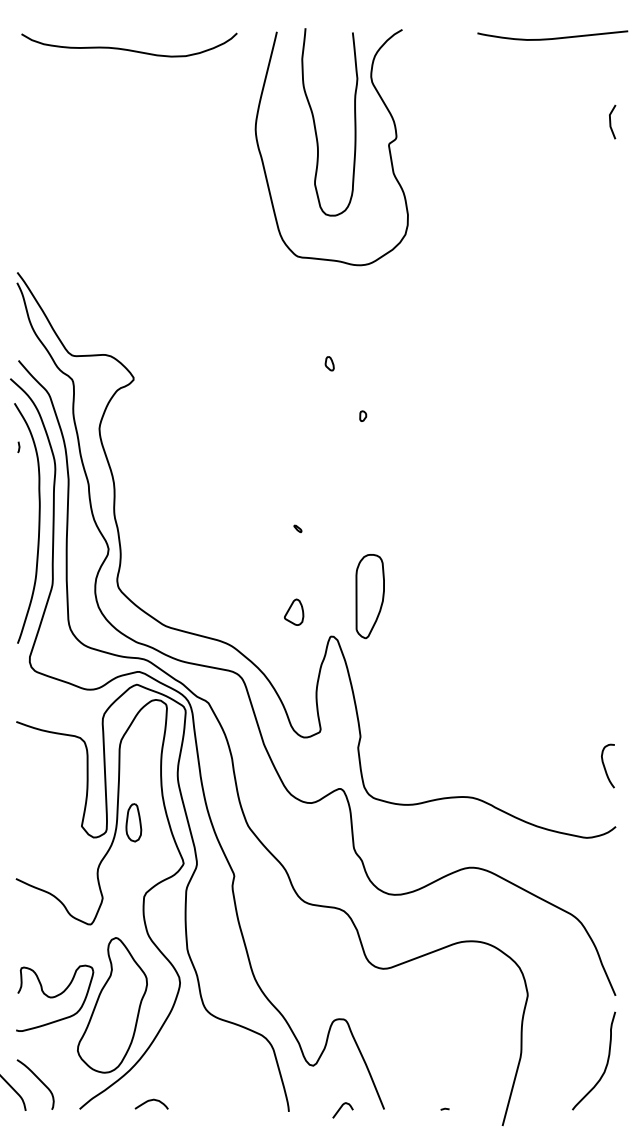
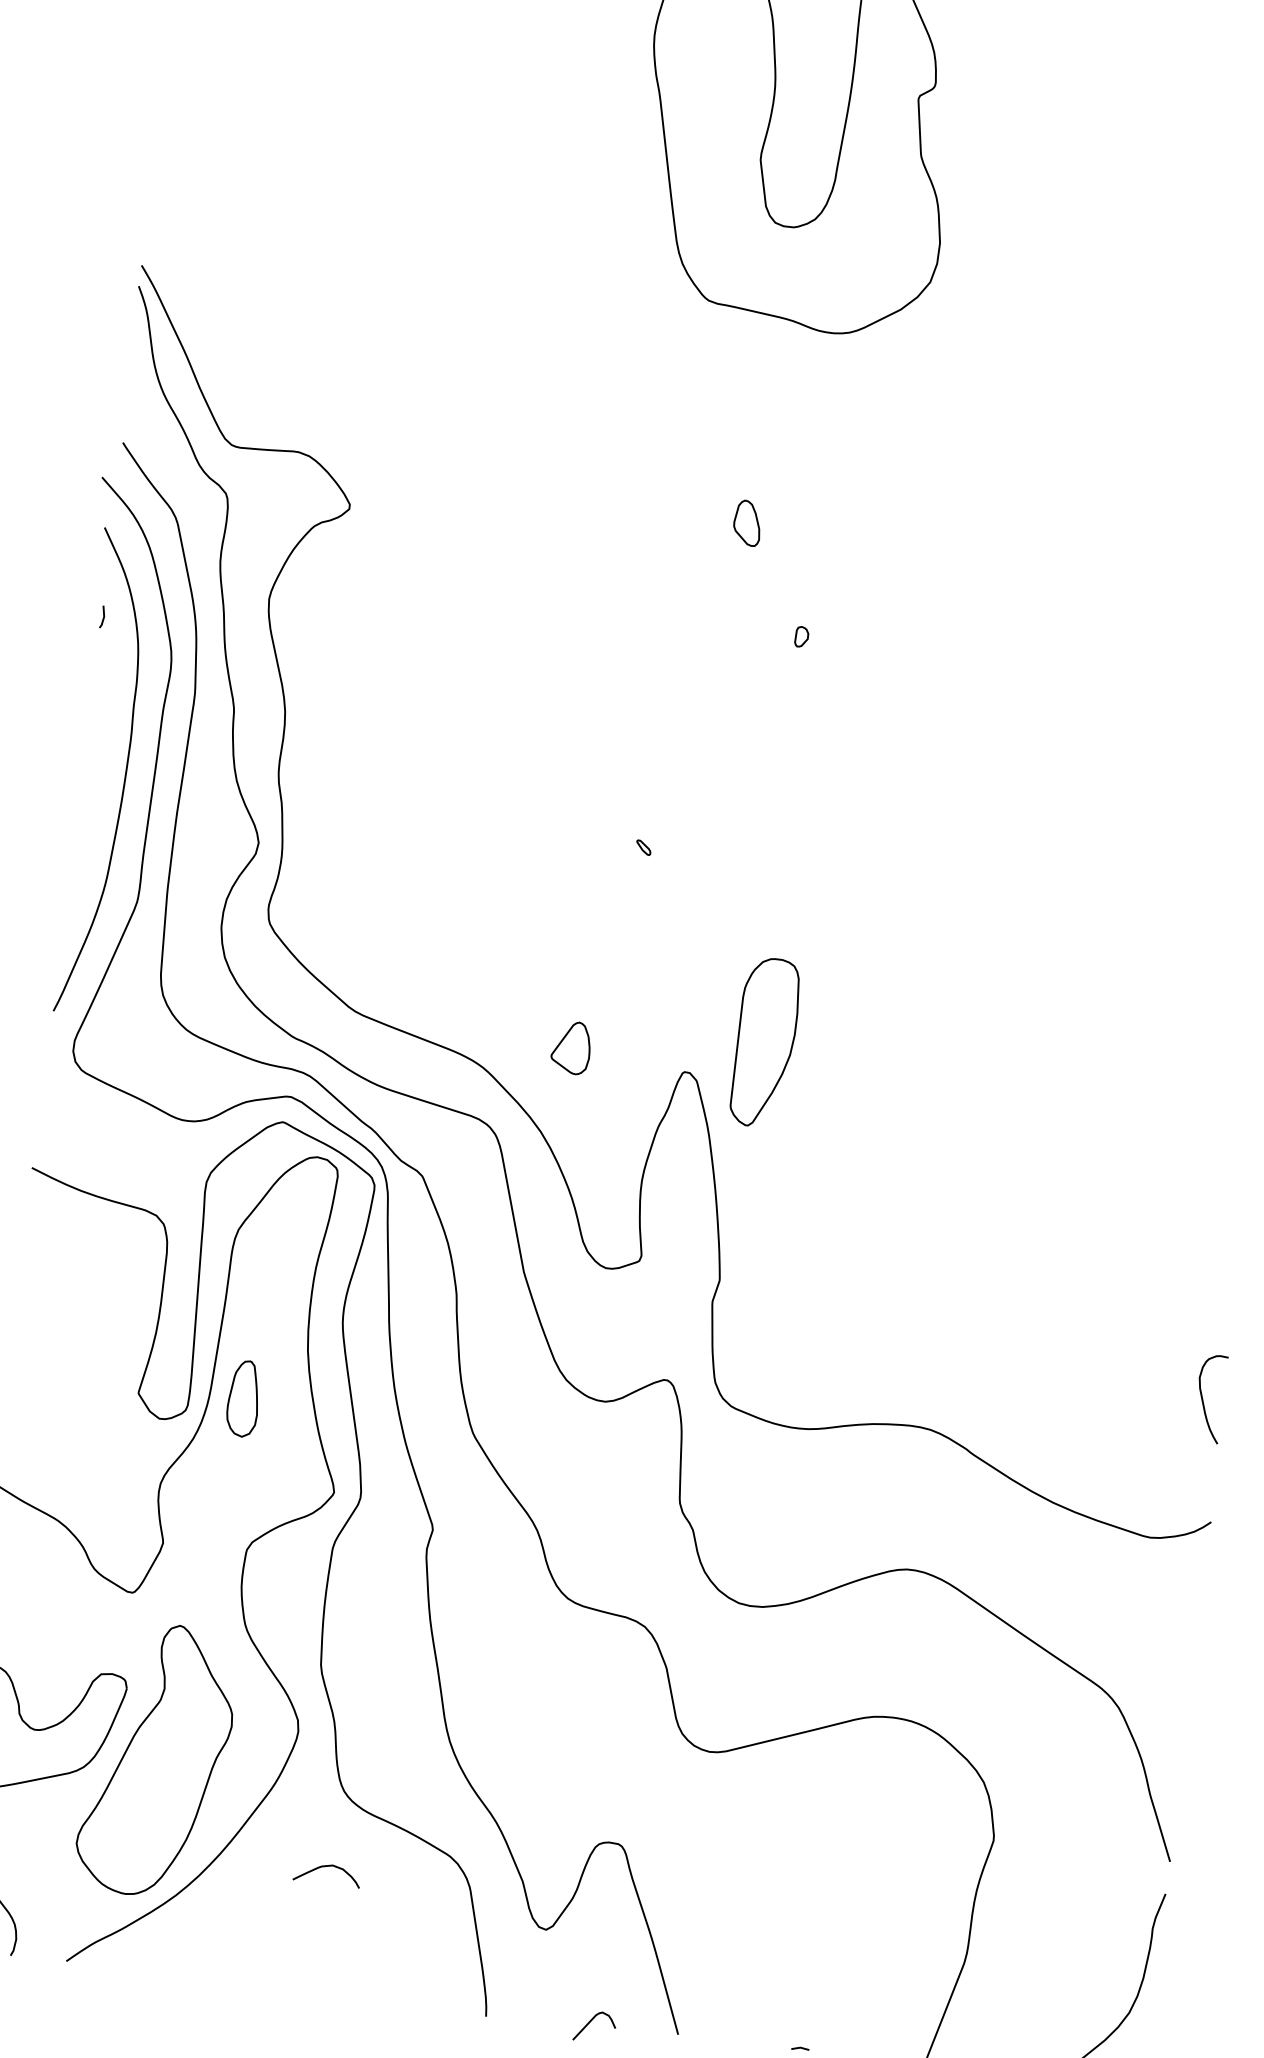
part: (329, 363) -> (746, 523), size x1.6
part: (369, 596) -> (764, 1042), moved
part: (293, 611) -> (570, 1045), moved
curve: (151, 1101) -> (327, 1868), moved

